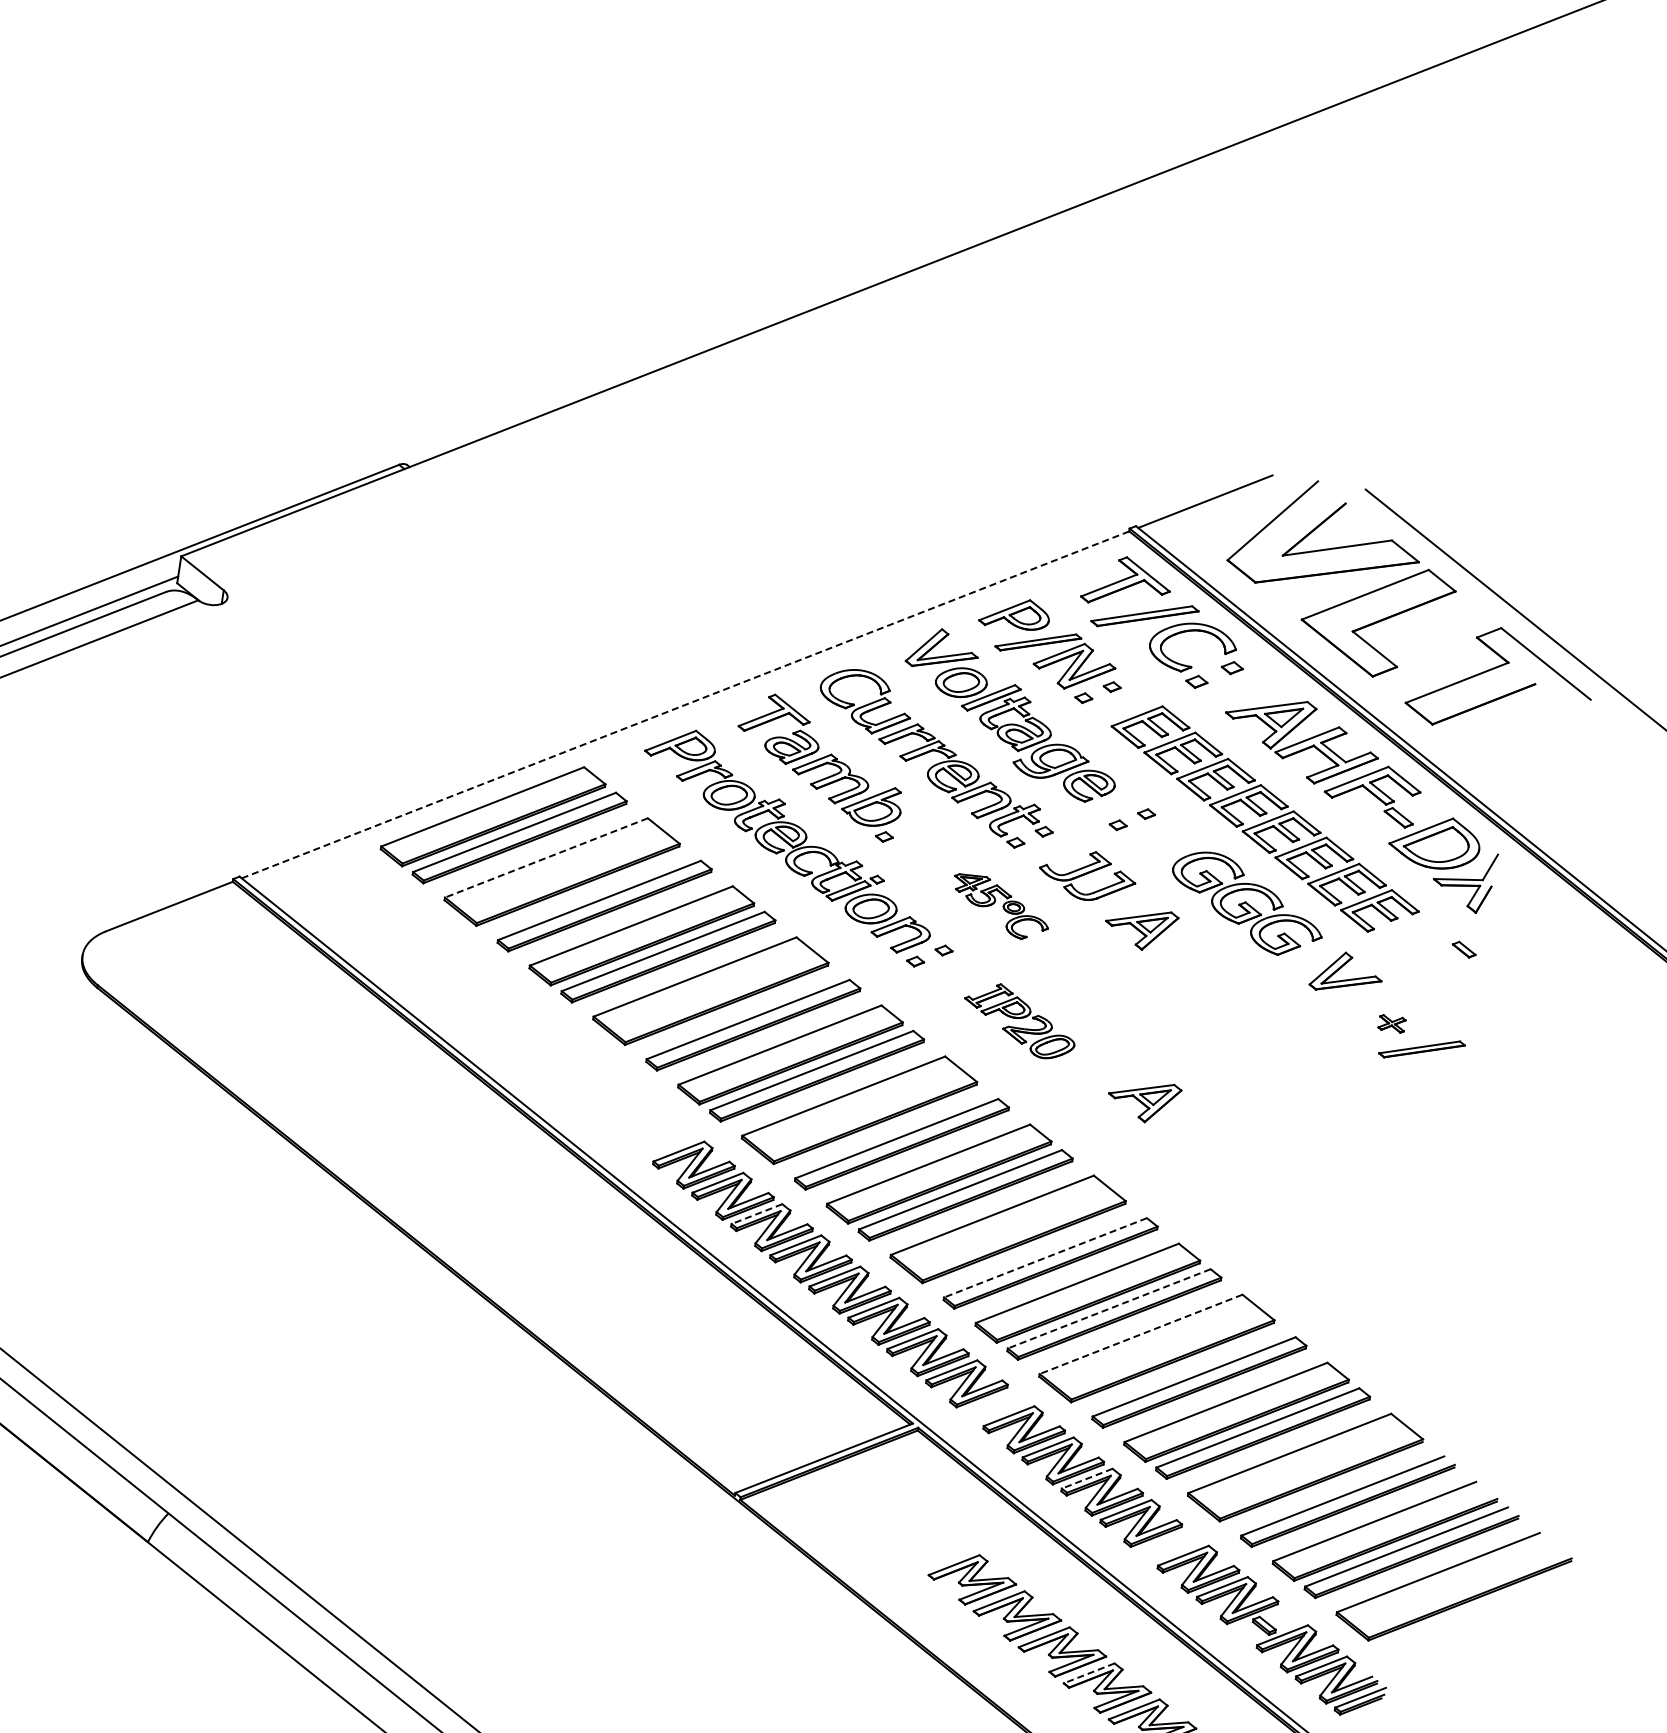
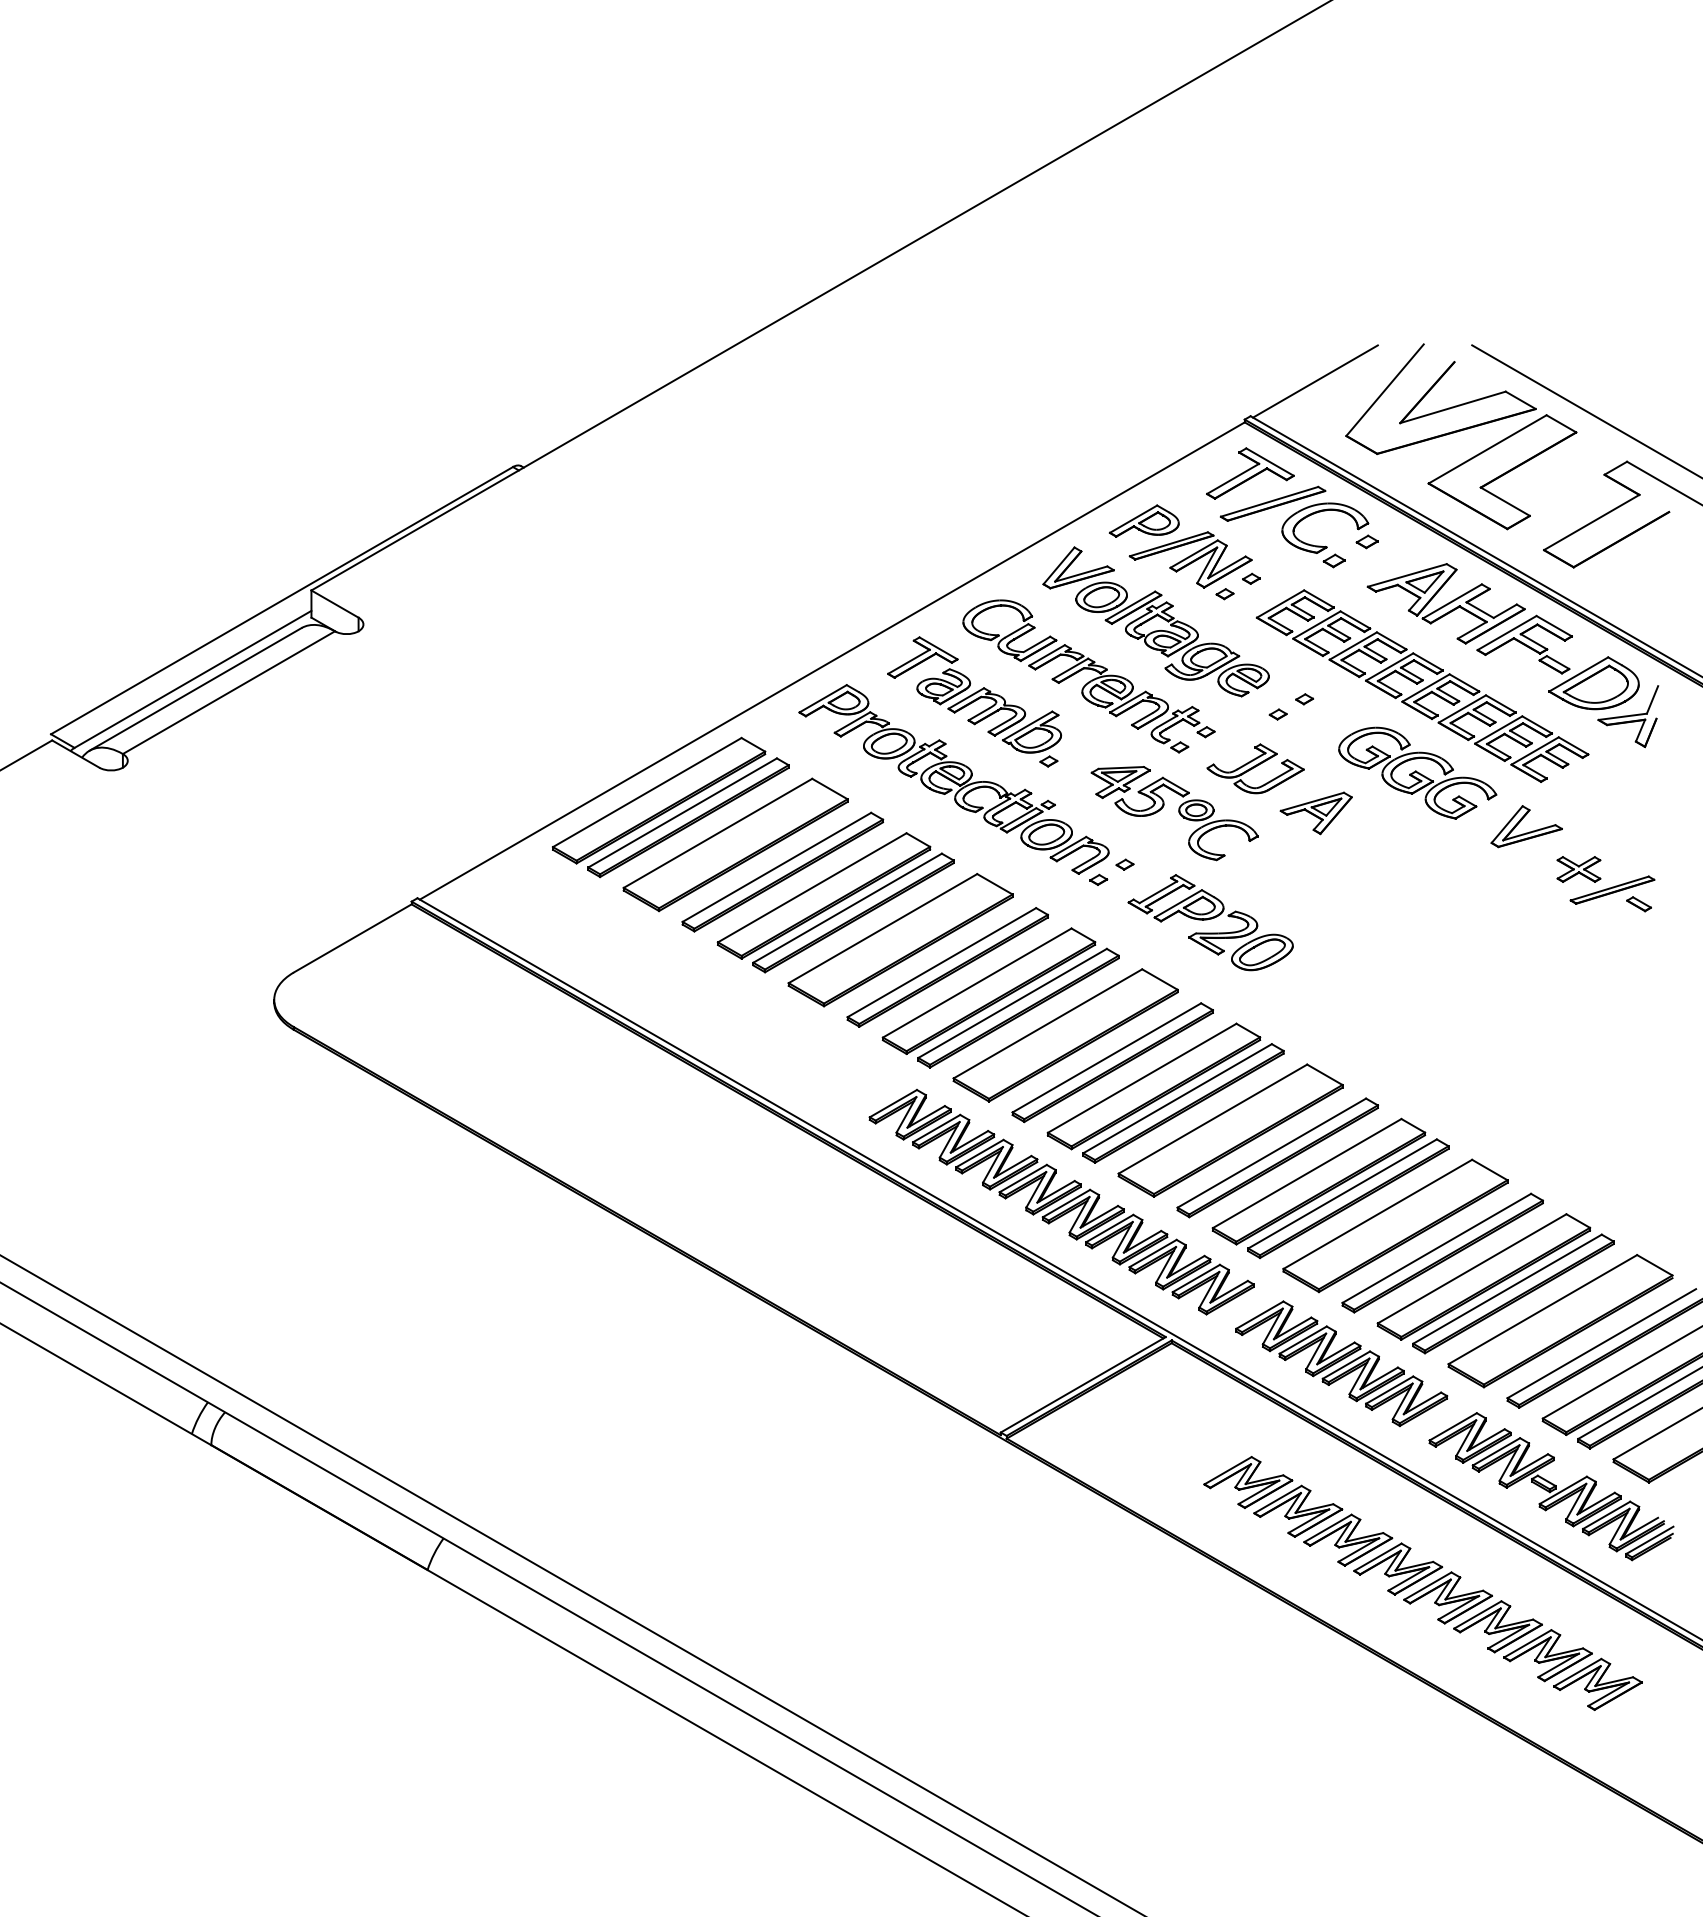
line: (685, 705) -> (832, 661), dashed -> solid
line: (546, 858) -> (718, 833), dashed -> solid
part: (1000, 907) -> (1174, 813), size x1.67
part: (1463, 949) -> (1638, 904), moved
part: (1019, 1020) -> (1210, 922), size x1.43
part: (1391, 1023) -> (1578, 869), size x1.67
part: (1143, 1101) -> (1344, 983), removed
line: (756, 1213) -> (979, 1153), dashed -> solid
line: (1045, 1258) -> (1271, 1153), dashed -> solid
line: (1109, 1308) -> (1342, 1193), dashed -> solid
line: (1140, 1334) -> (1377, 1214), dashed -> solid
line: (1087, 1479) -> (1346, 1365), dashed -> solid
line: (1088, 1673) -> (1377, 1557), dashed -> solid

